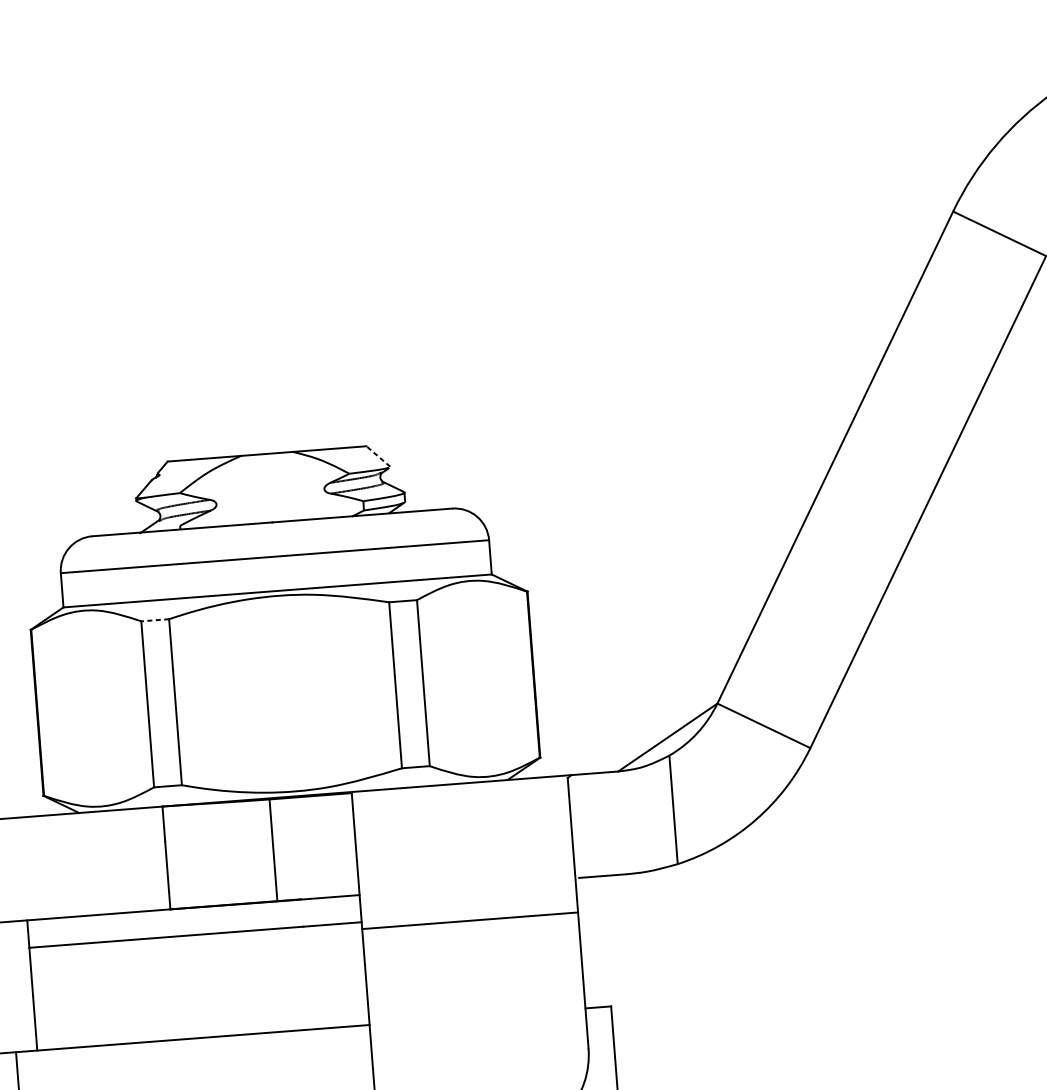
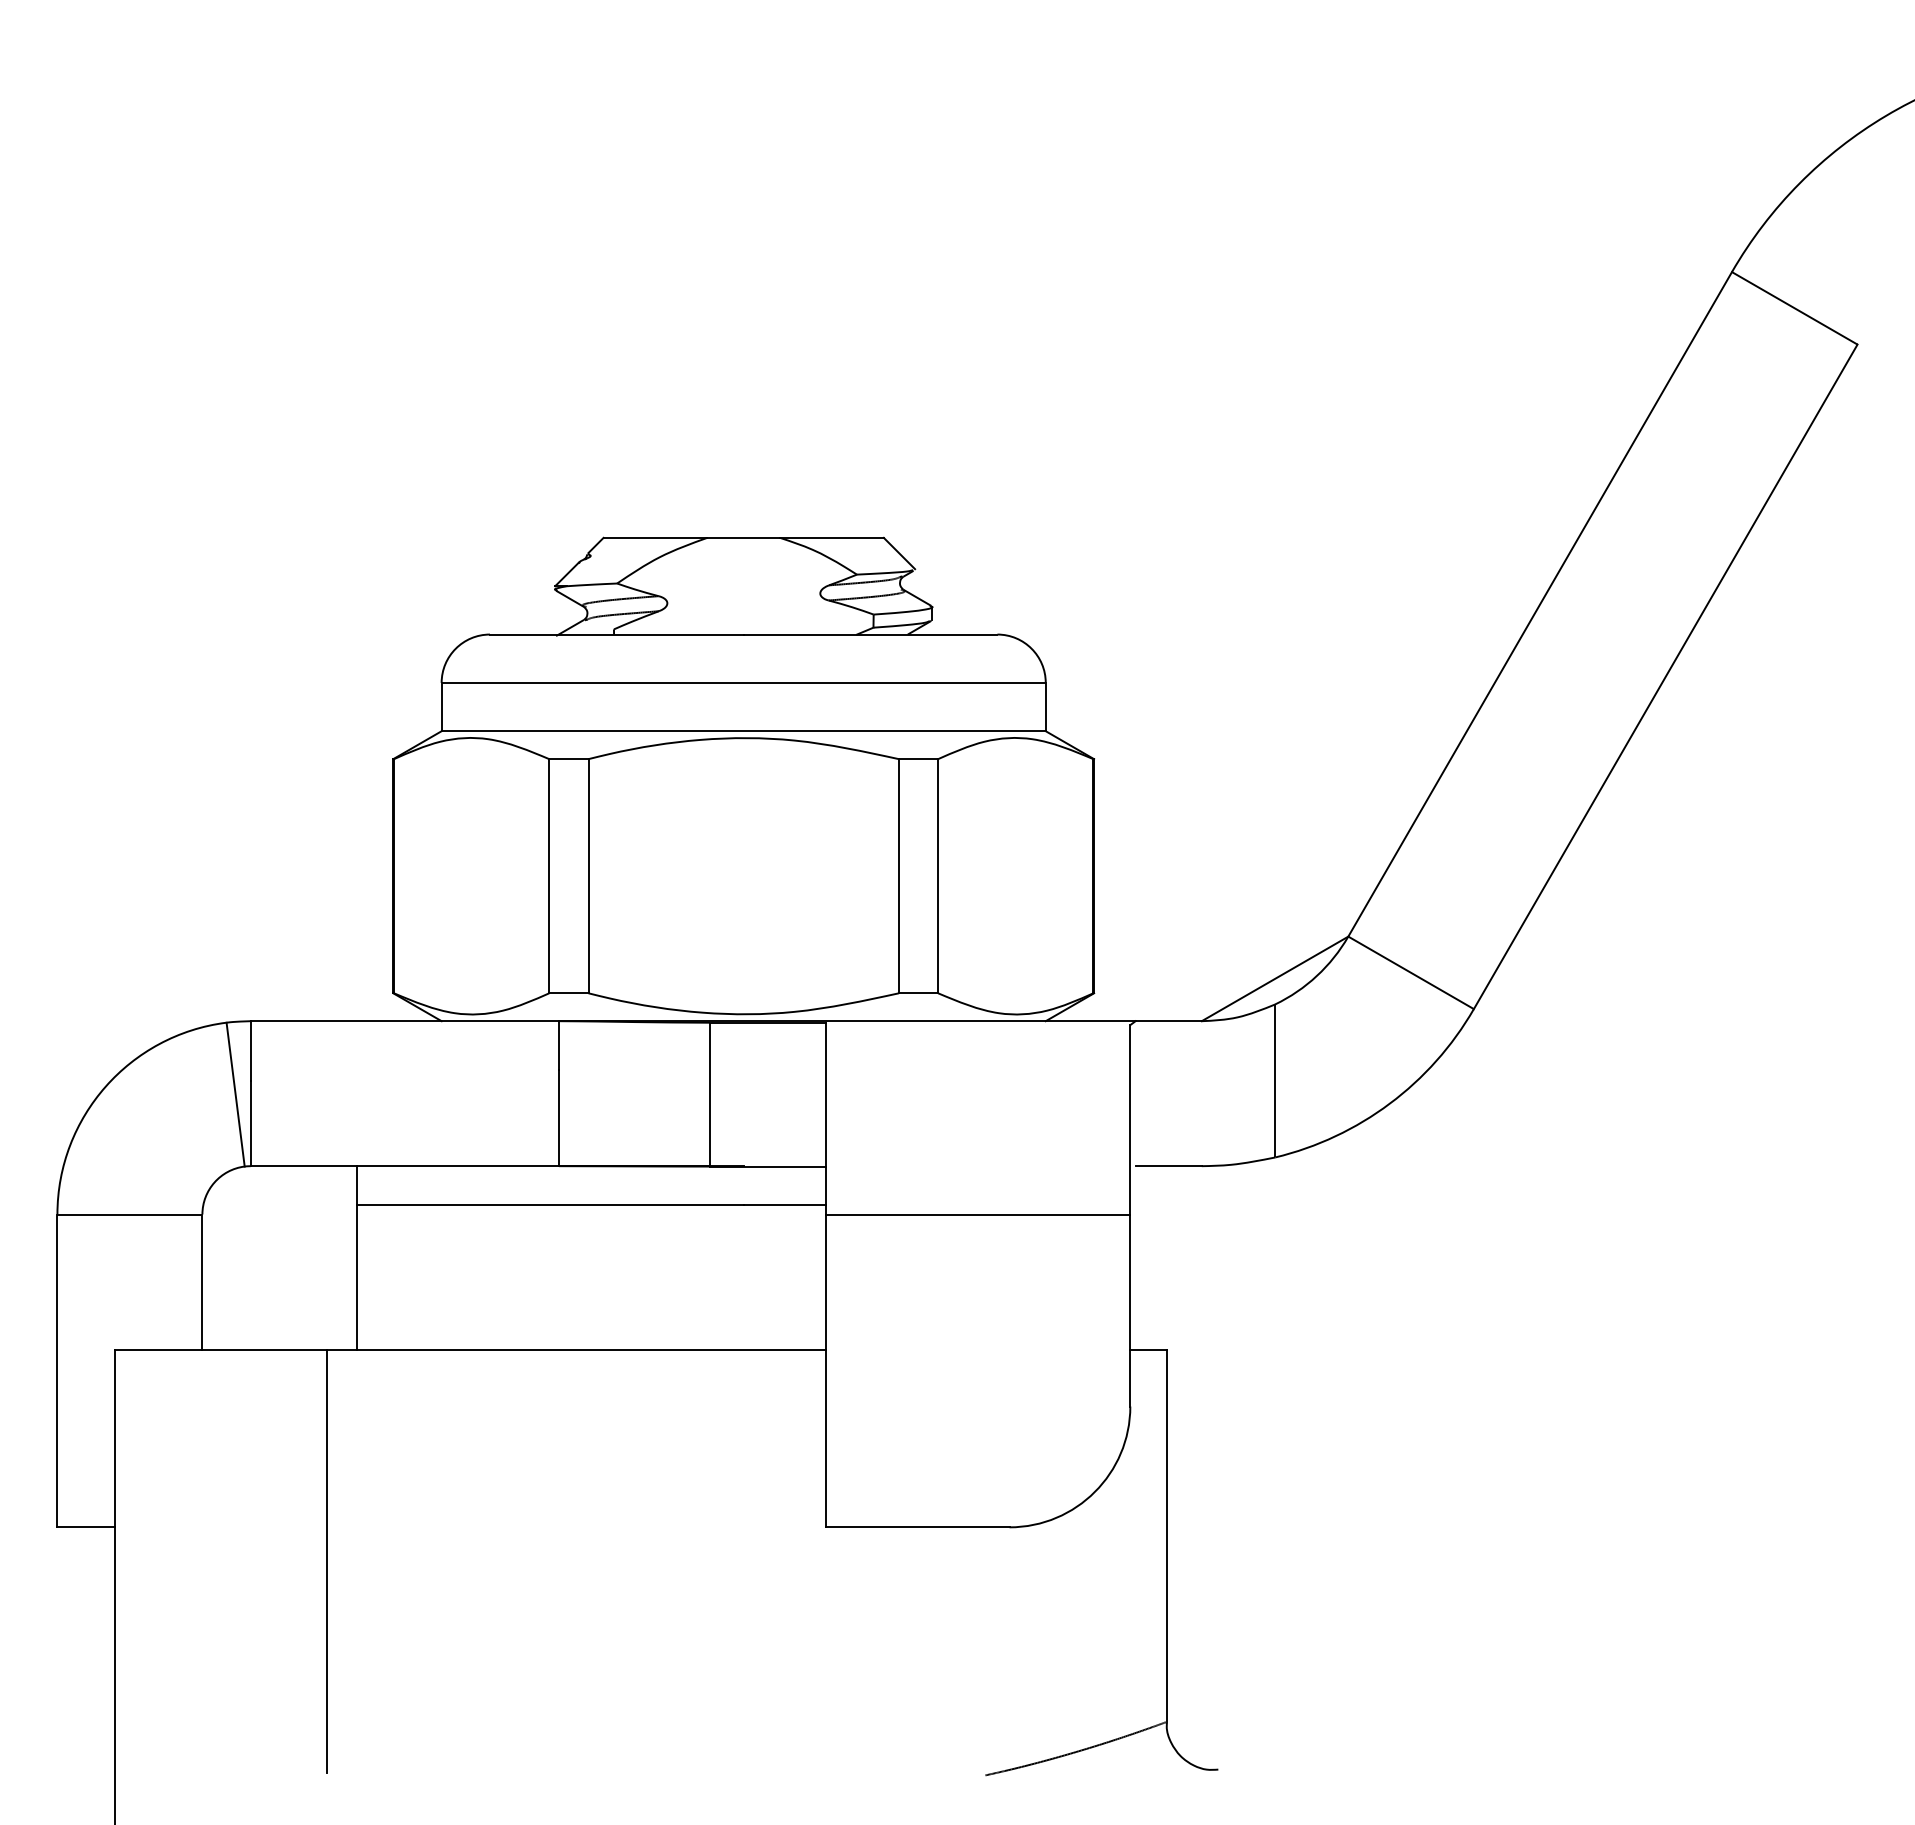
line: (378, 456) -> (899, 553), dashed -> solid
line: (154, 620) -> (568, 759), dashed -> solid

